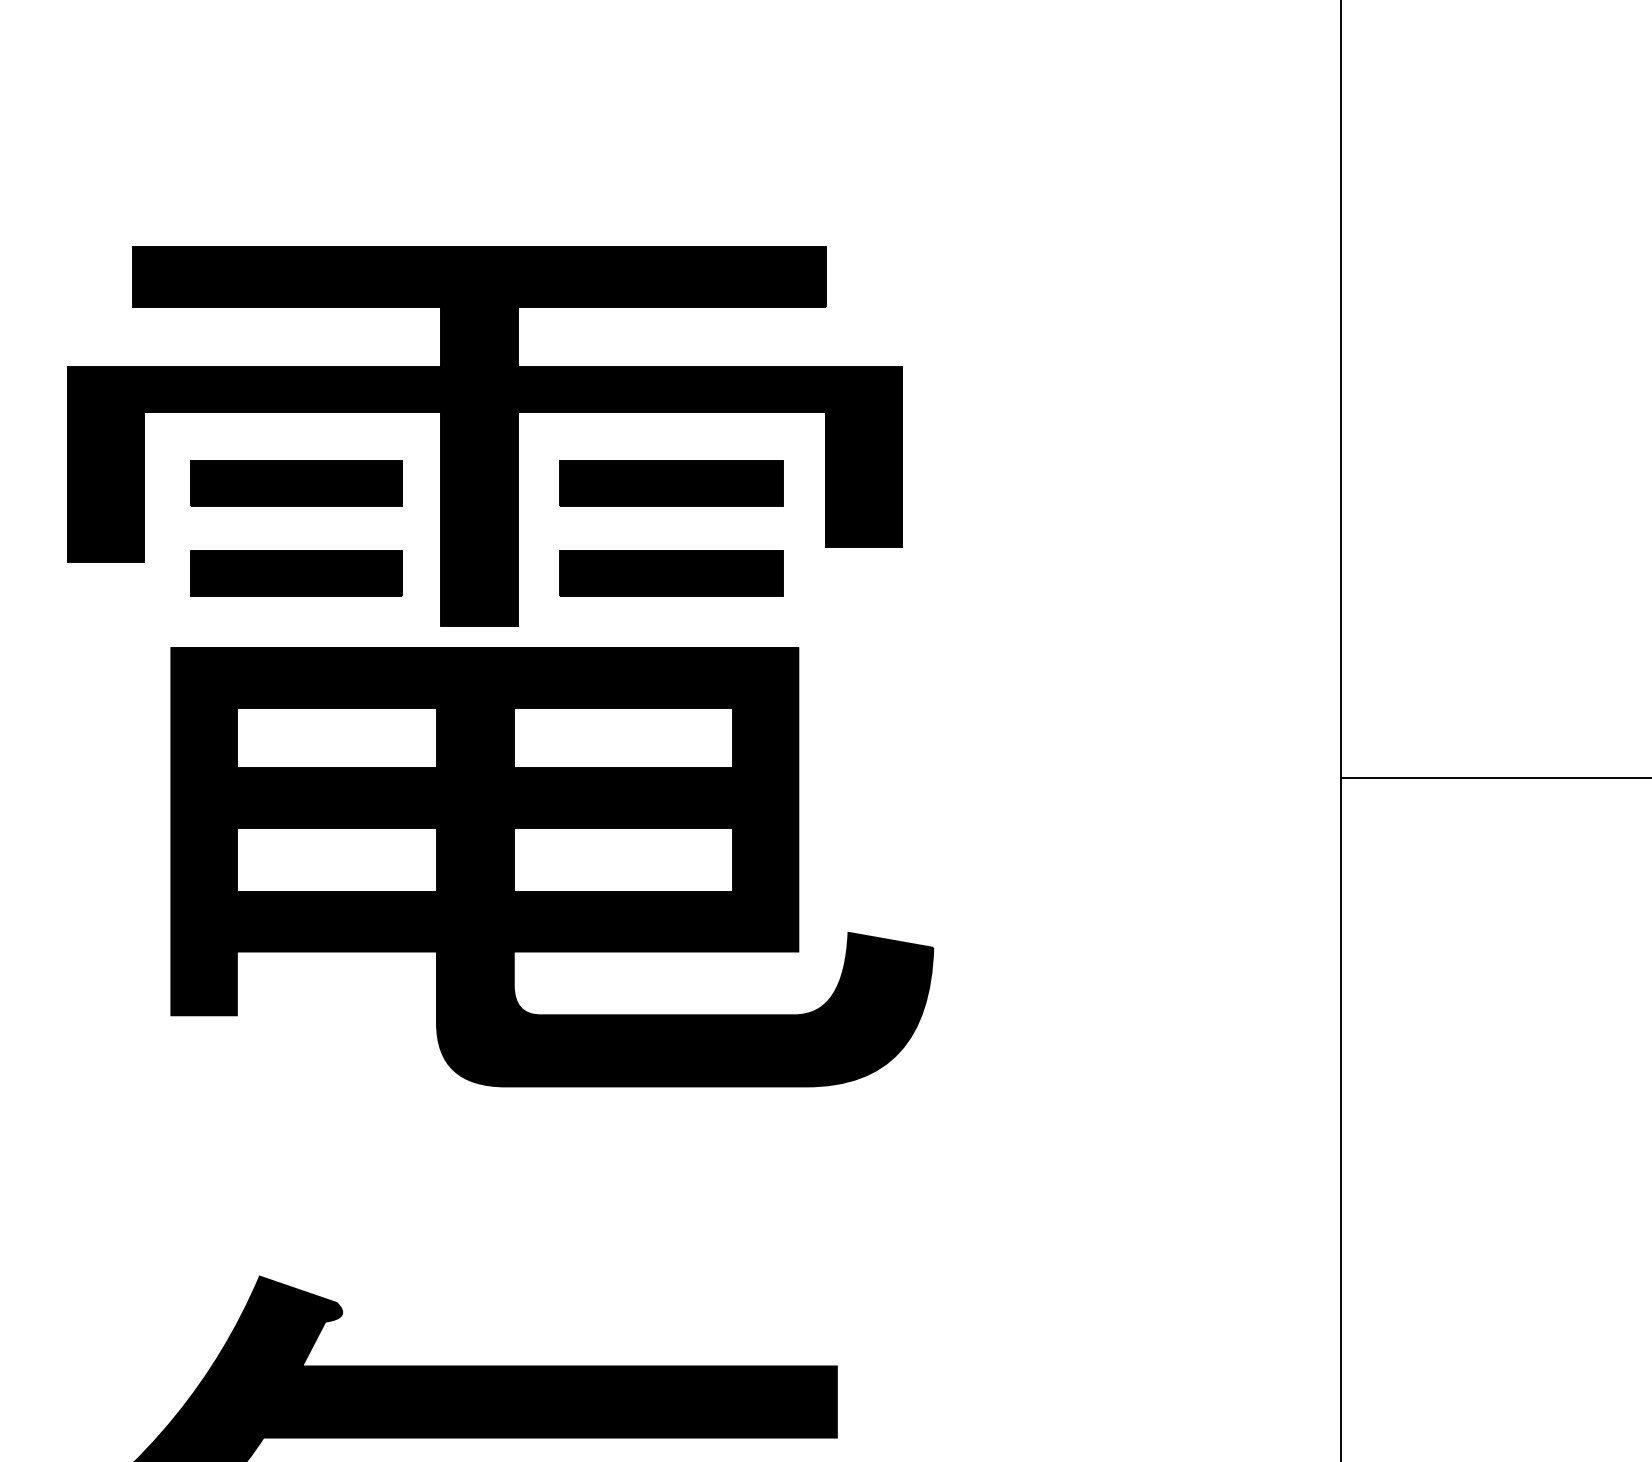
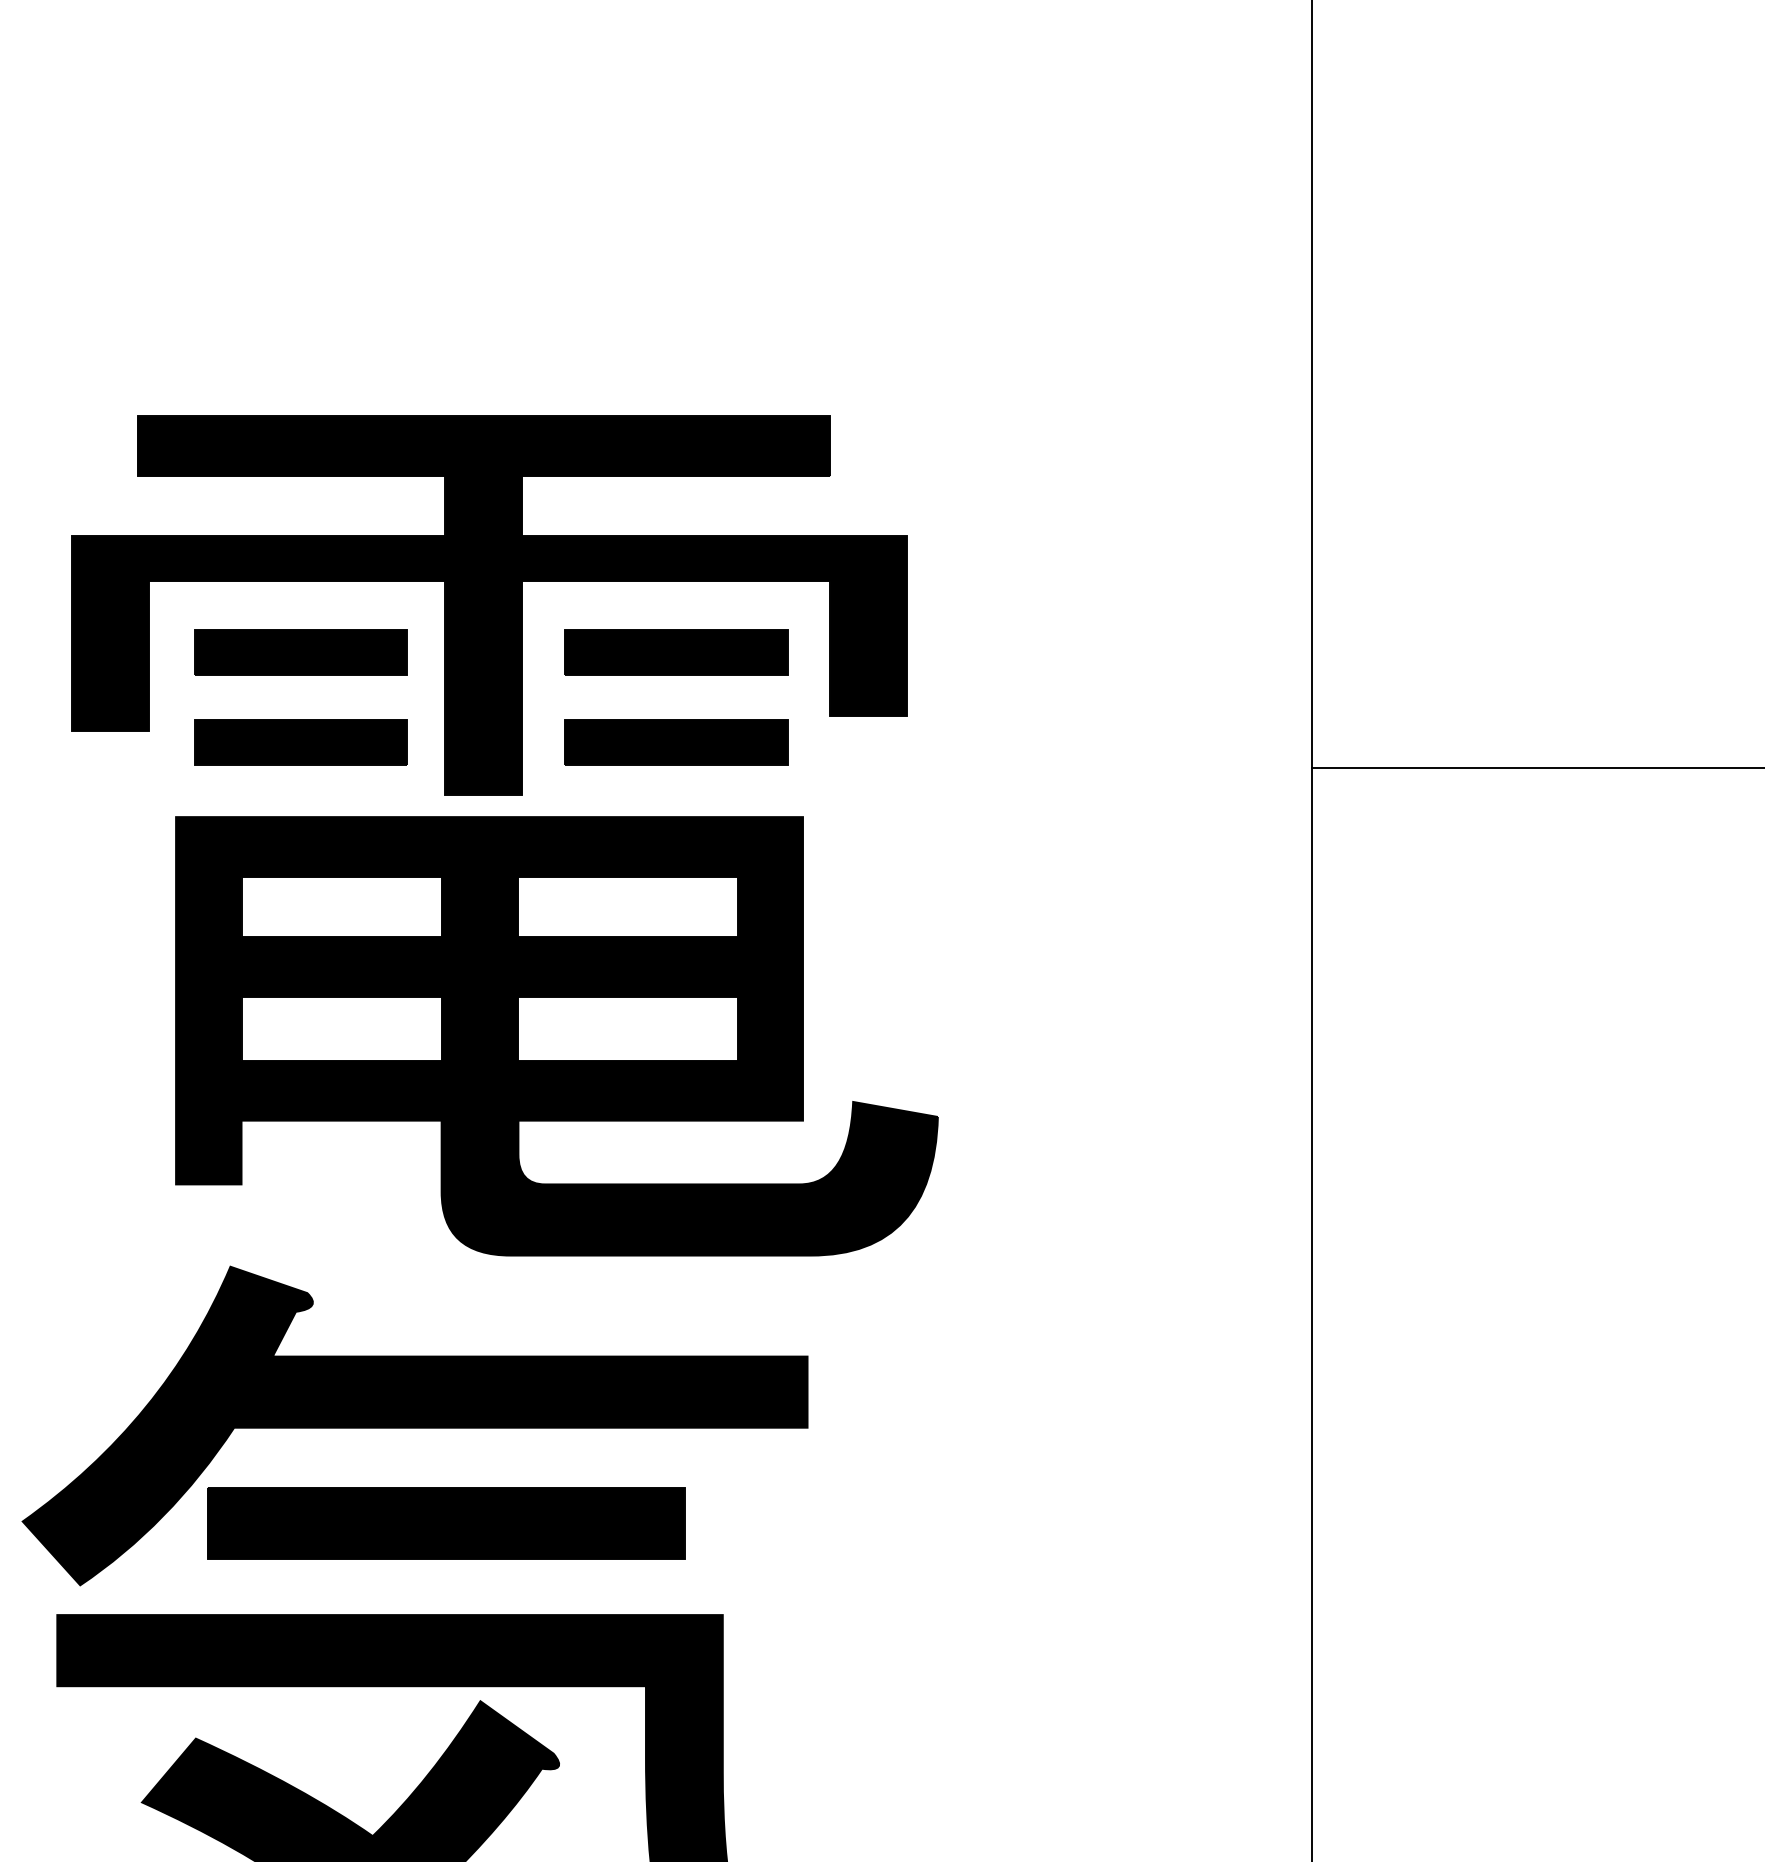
part: (499, 666) -> (504, 835), moved

